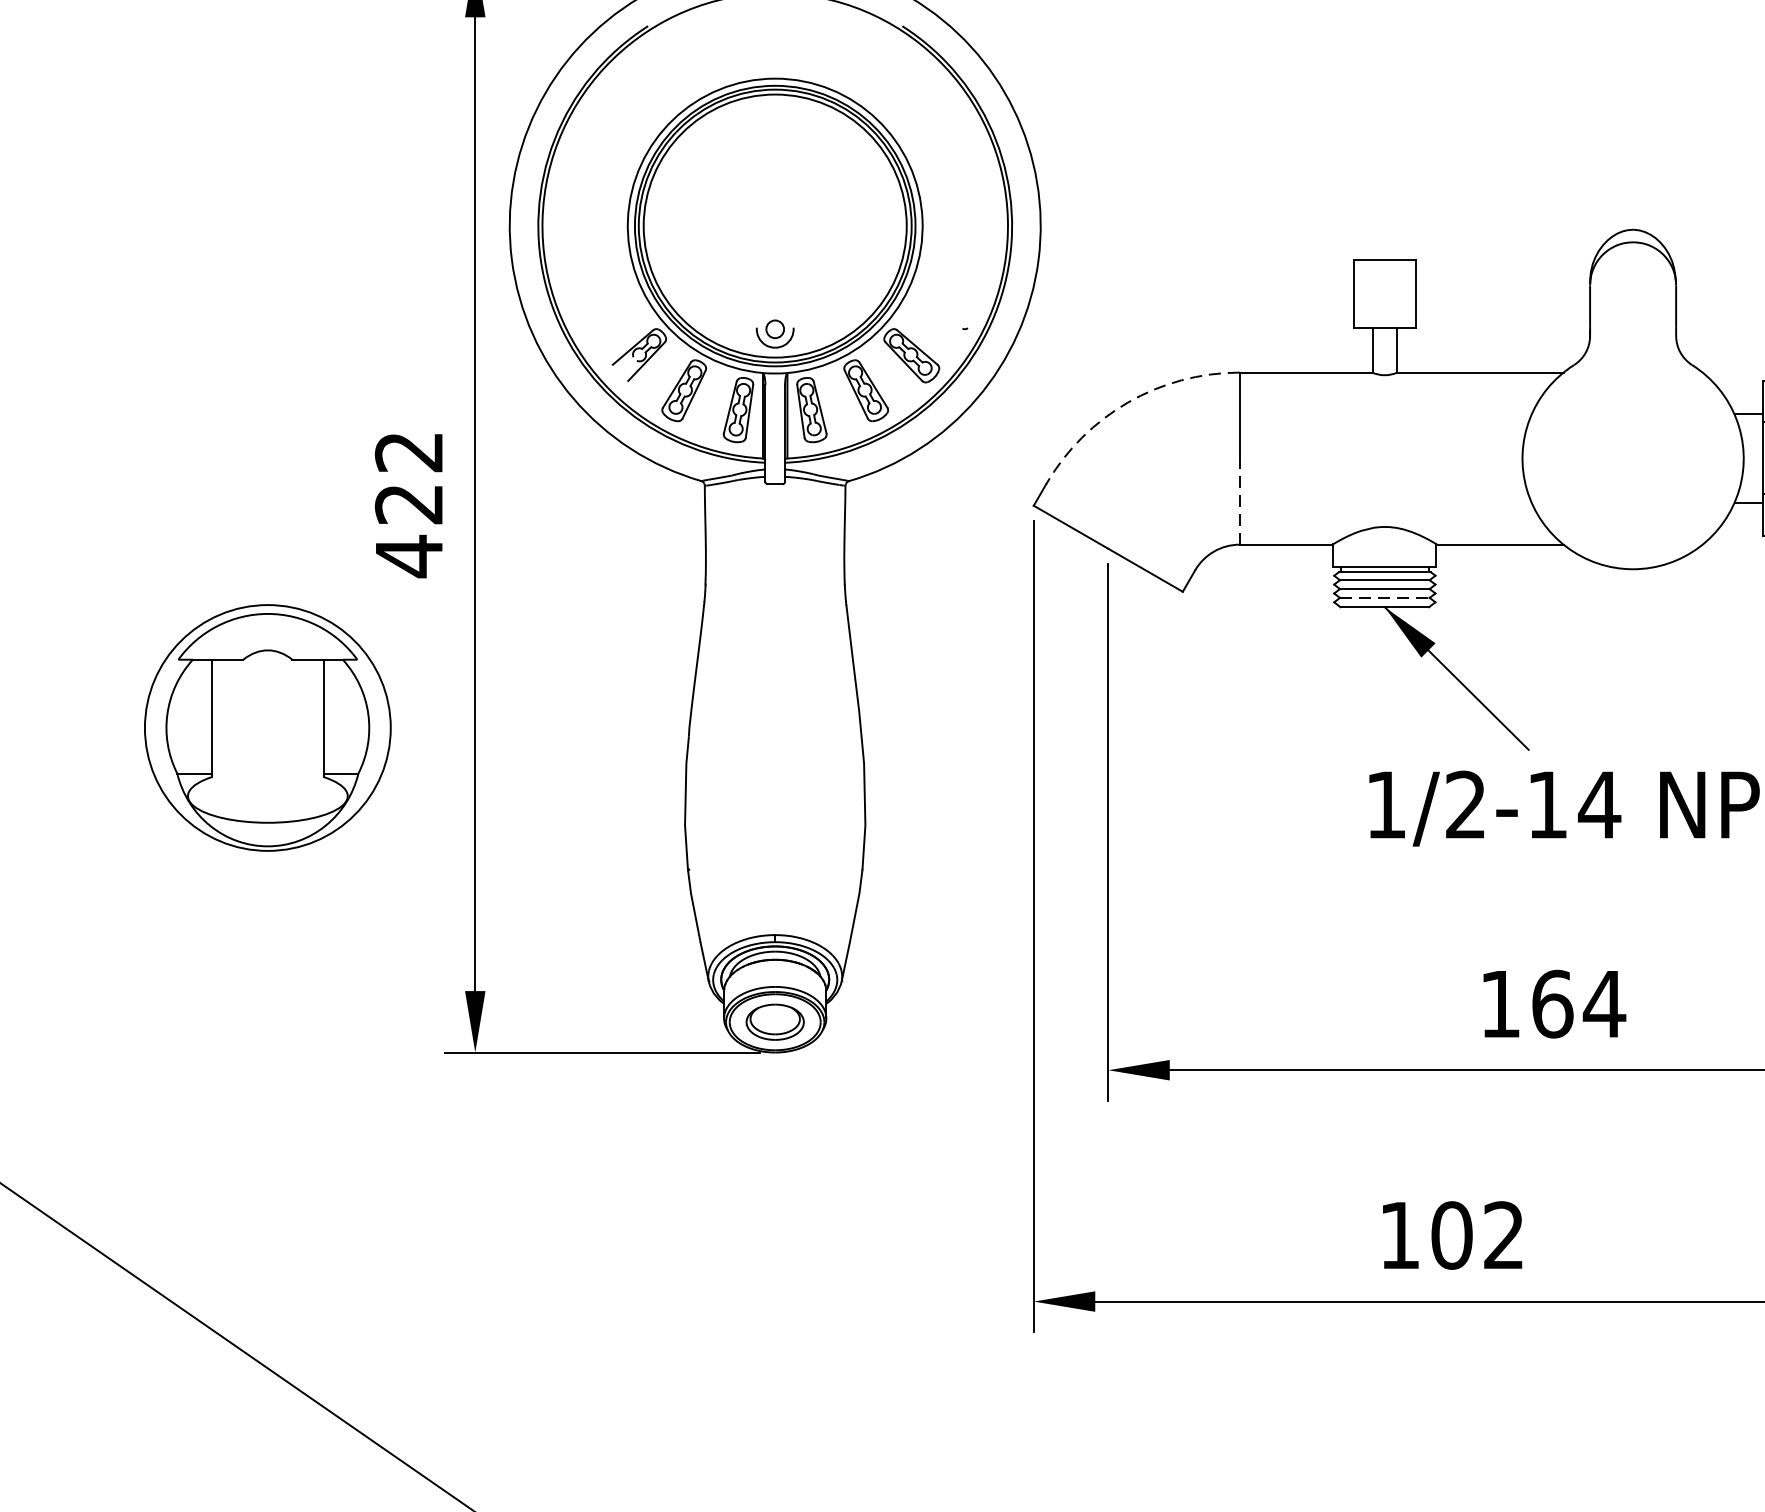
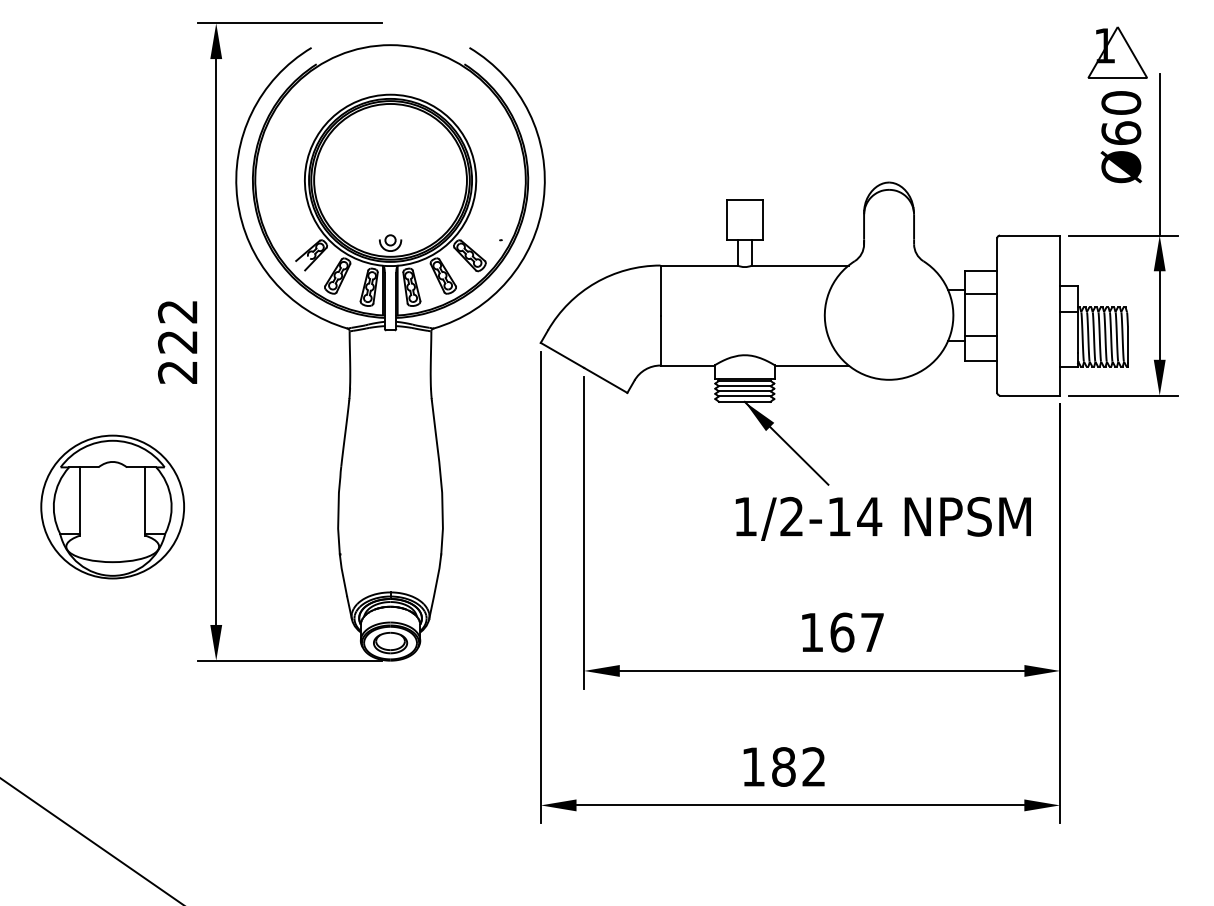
arc: (1127, 401) -> (595, 282), dashed -> solid
line: (1239, 501) -> (660, 340), dashed -> solid
text: (408, 556) -> (177, 372), 422 -> 222
line: (1386, 597) -> (745, 396), dashed -> solid
part: (267, 727) -> (112, 506), moved
text: (1604, 1004) -> (872, 632), 164 -> 167
text: (1451, 1234) -> (783, 766), 102 -> 182

